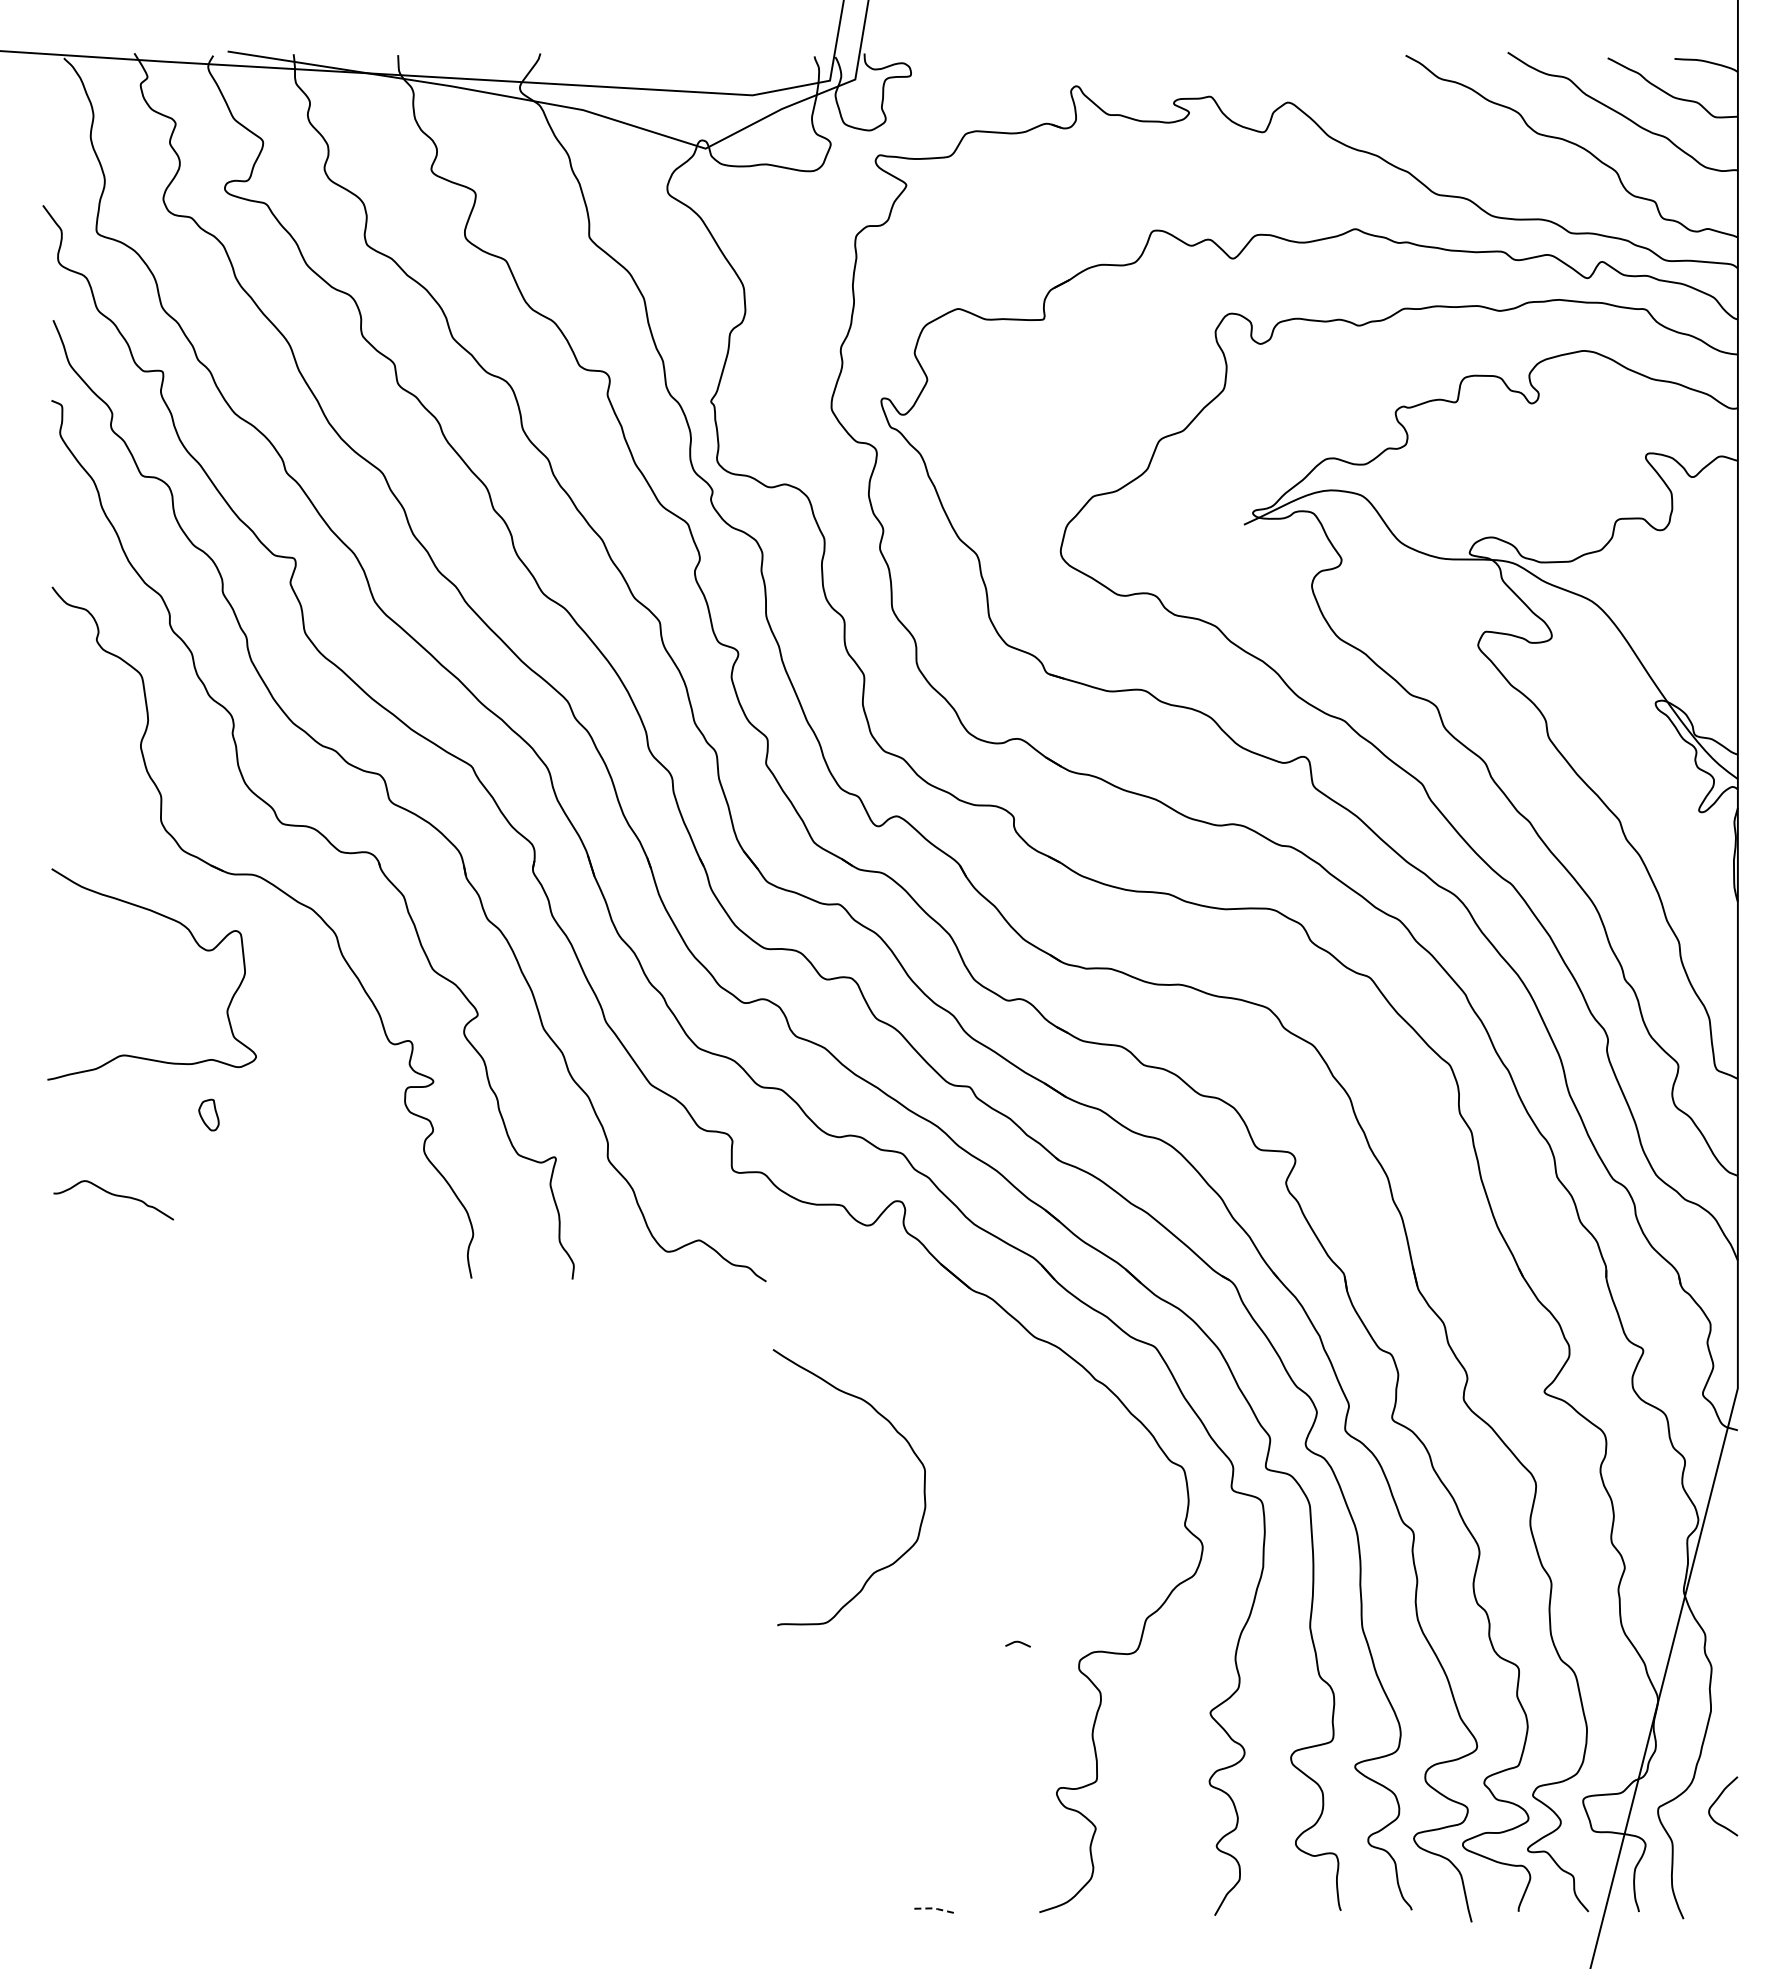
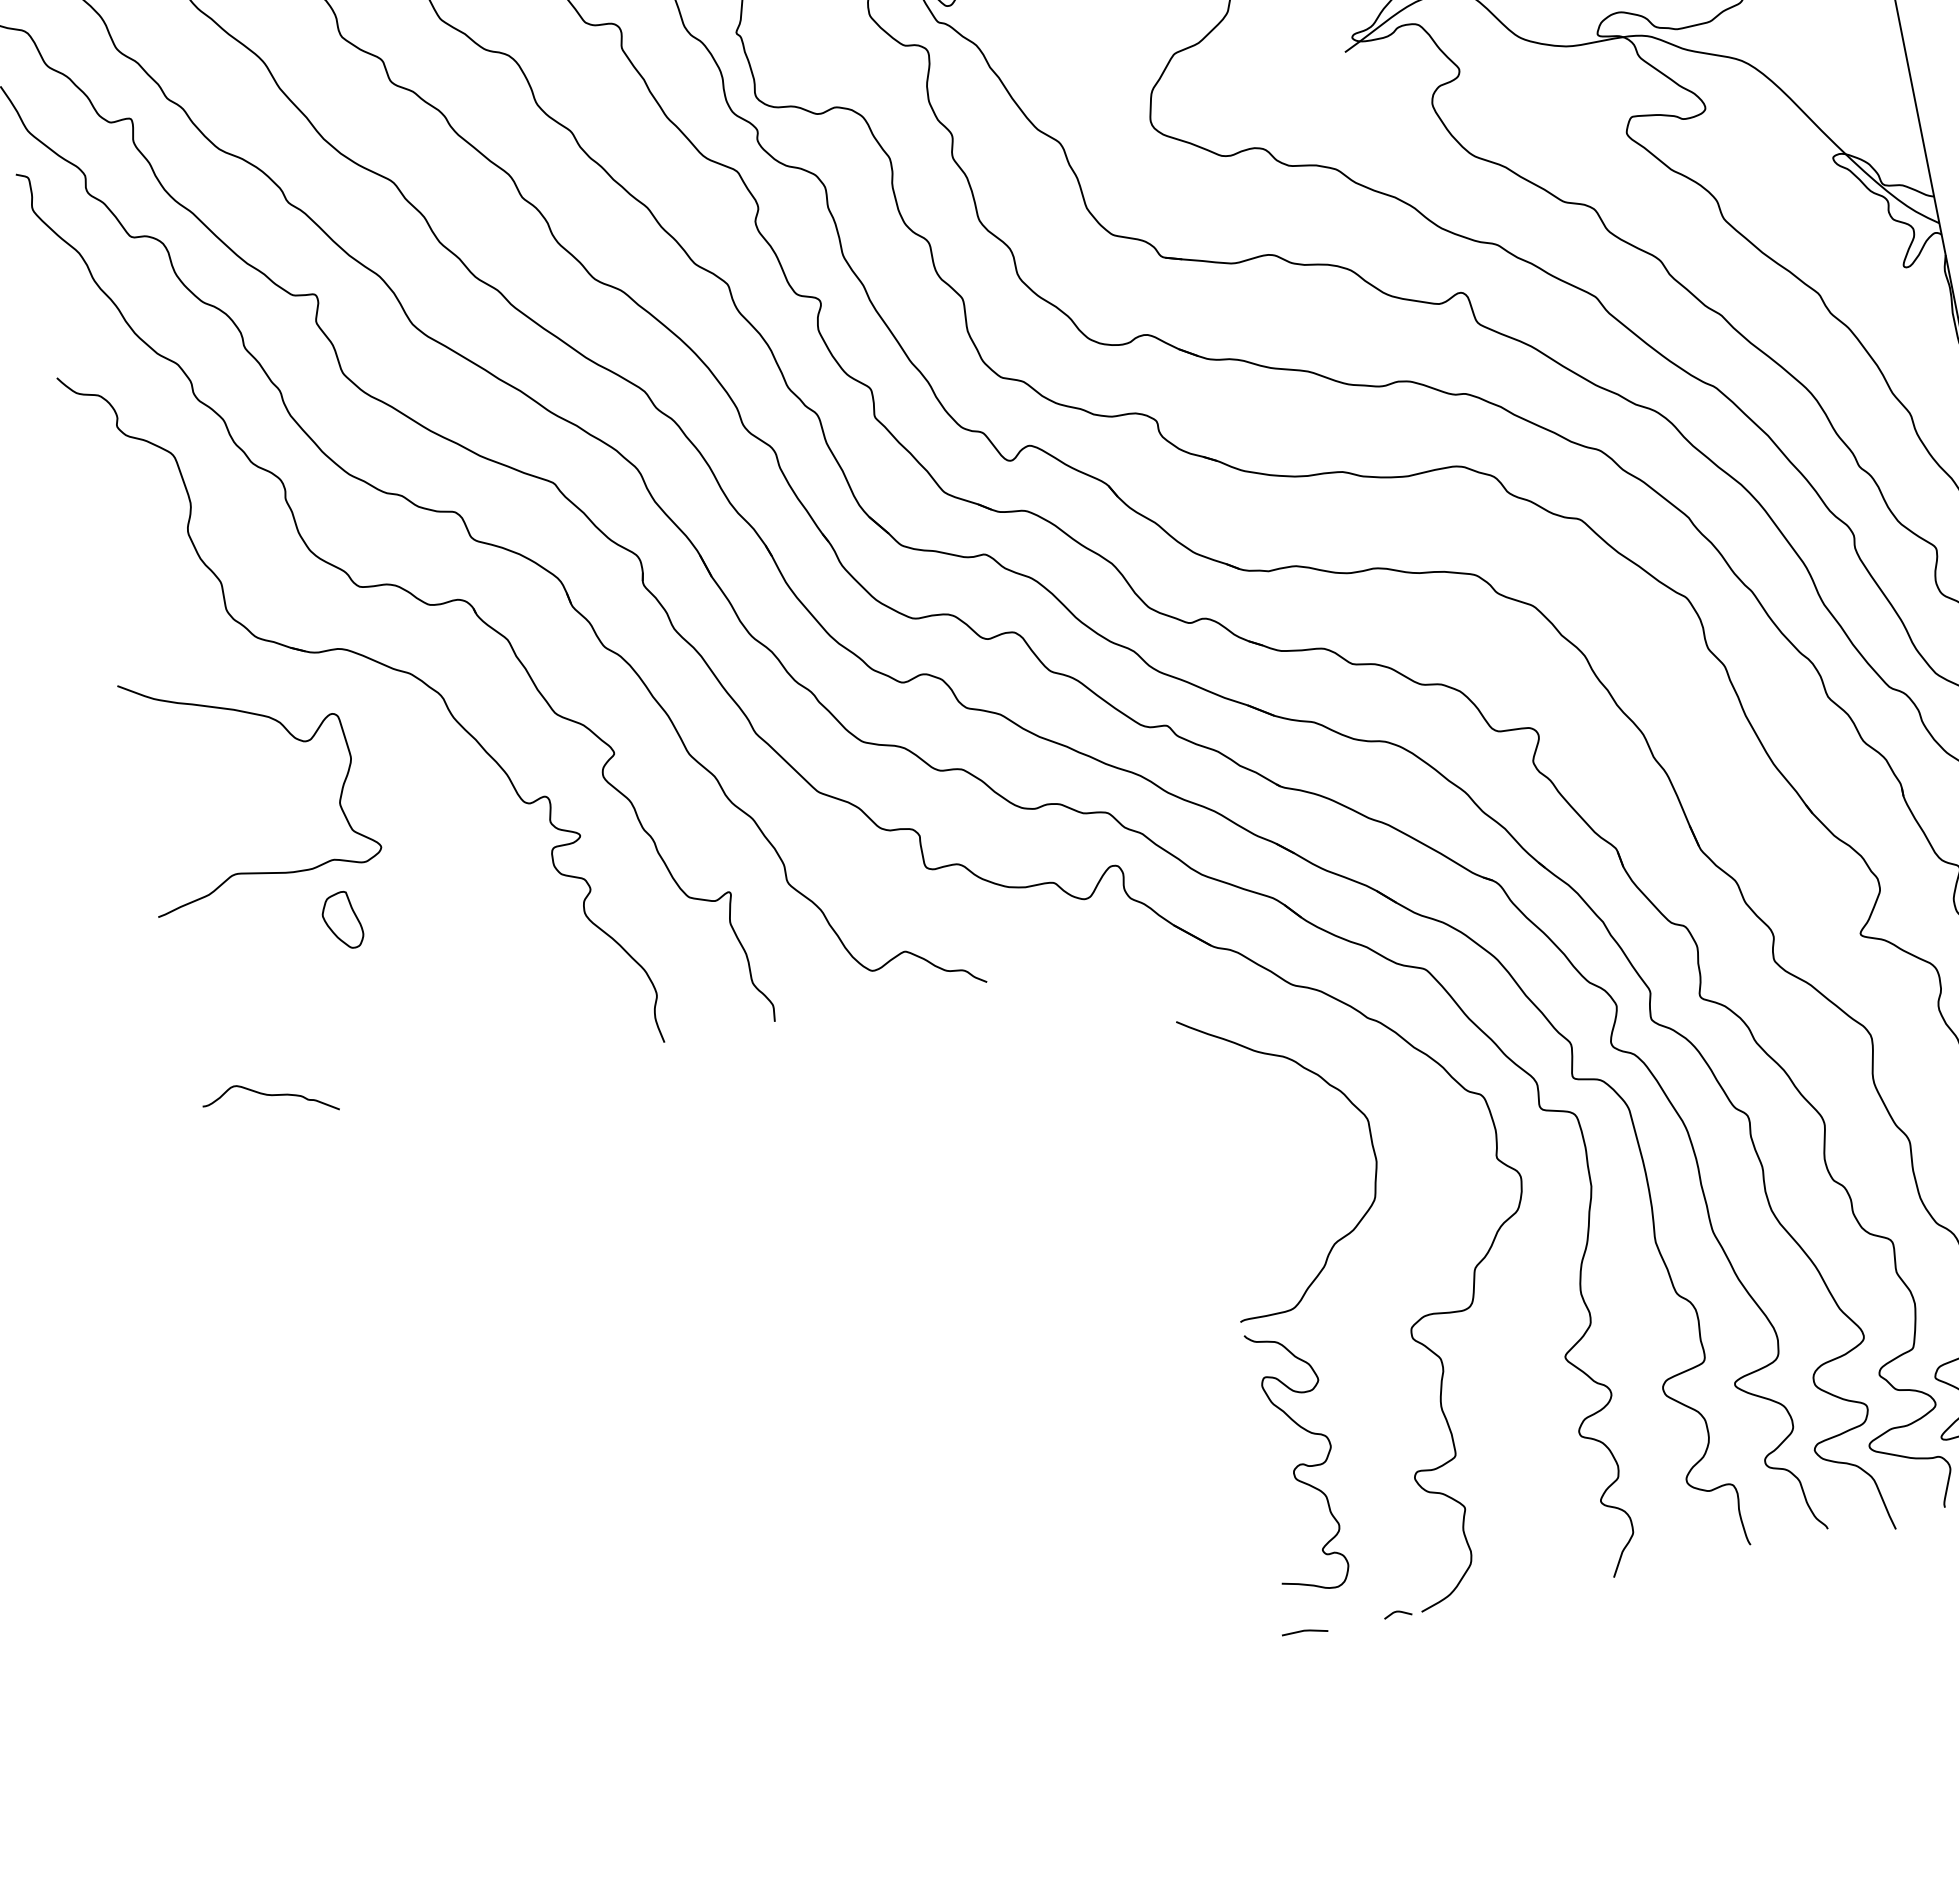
part: (208, 1114) -> (341, 920), size x1.67
curve: (115, 1196) -> (271, 1096), moved
curve: (898, 1434) -> (1331, 1087), moved
curve: (1017, 1642) -> (1396, 1612), moved
curve: (957, 1760) -> (1299, 1463), added
line: (933, 1908) -> (1305, 1630), dashed -> solid

